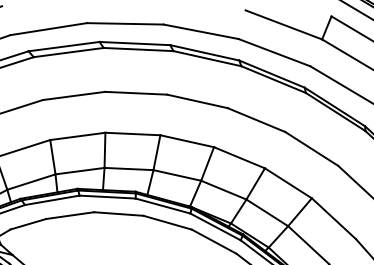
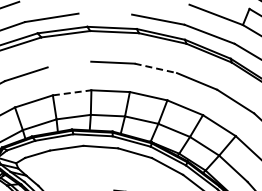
line: (125, 22) -> (105, 13), removed
line: (74, 95) -> (69, 64), removed
line: (197, 101) -> (155, 68), solid -> dashed
line: (78, 135) -> (72, 92), solid -> dashed

